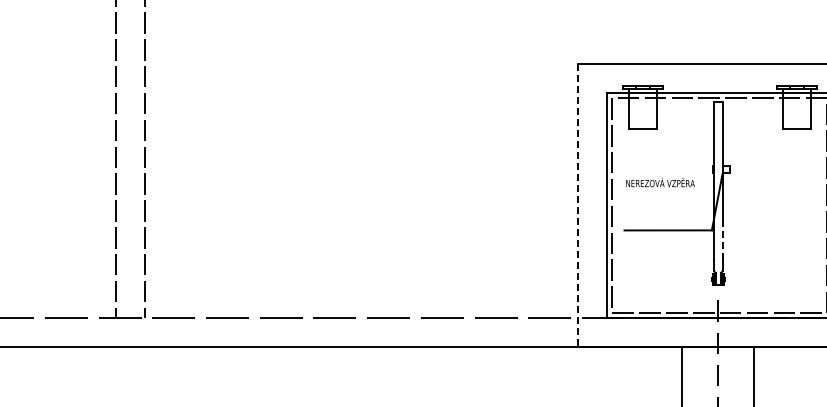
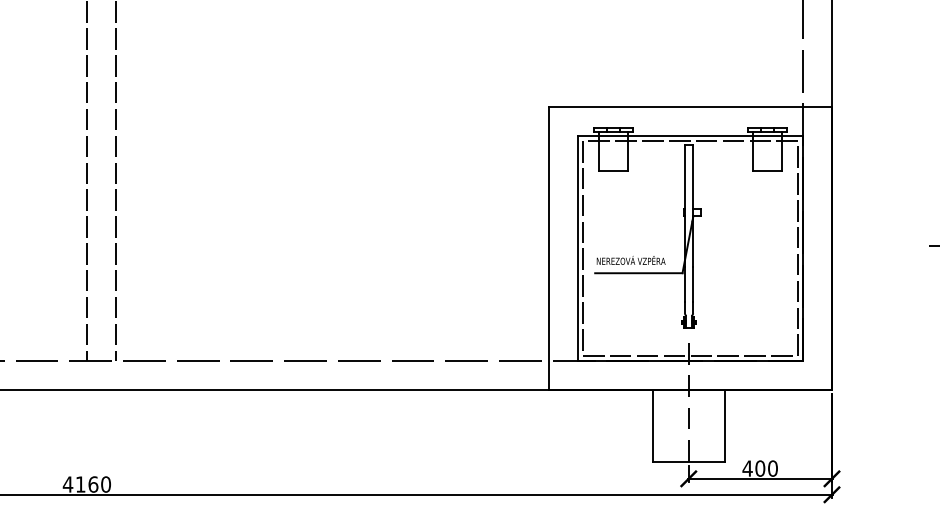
text: (659, 182) -> (630, 260), moved
line: (578, 205) -> (549, 248), dashed -> solid
line: (722, 241) -> (693, 284), dashed -> solid

